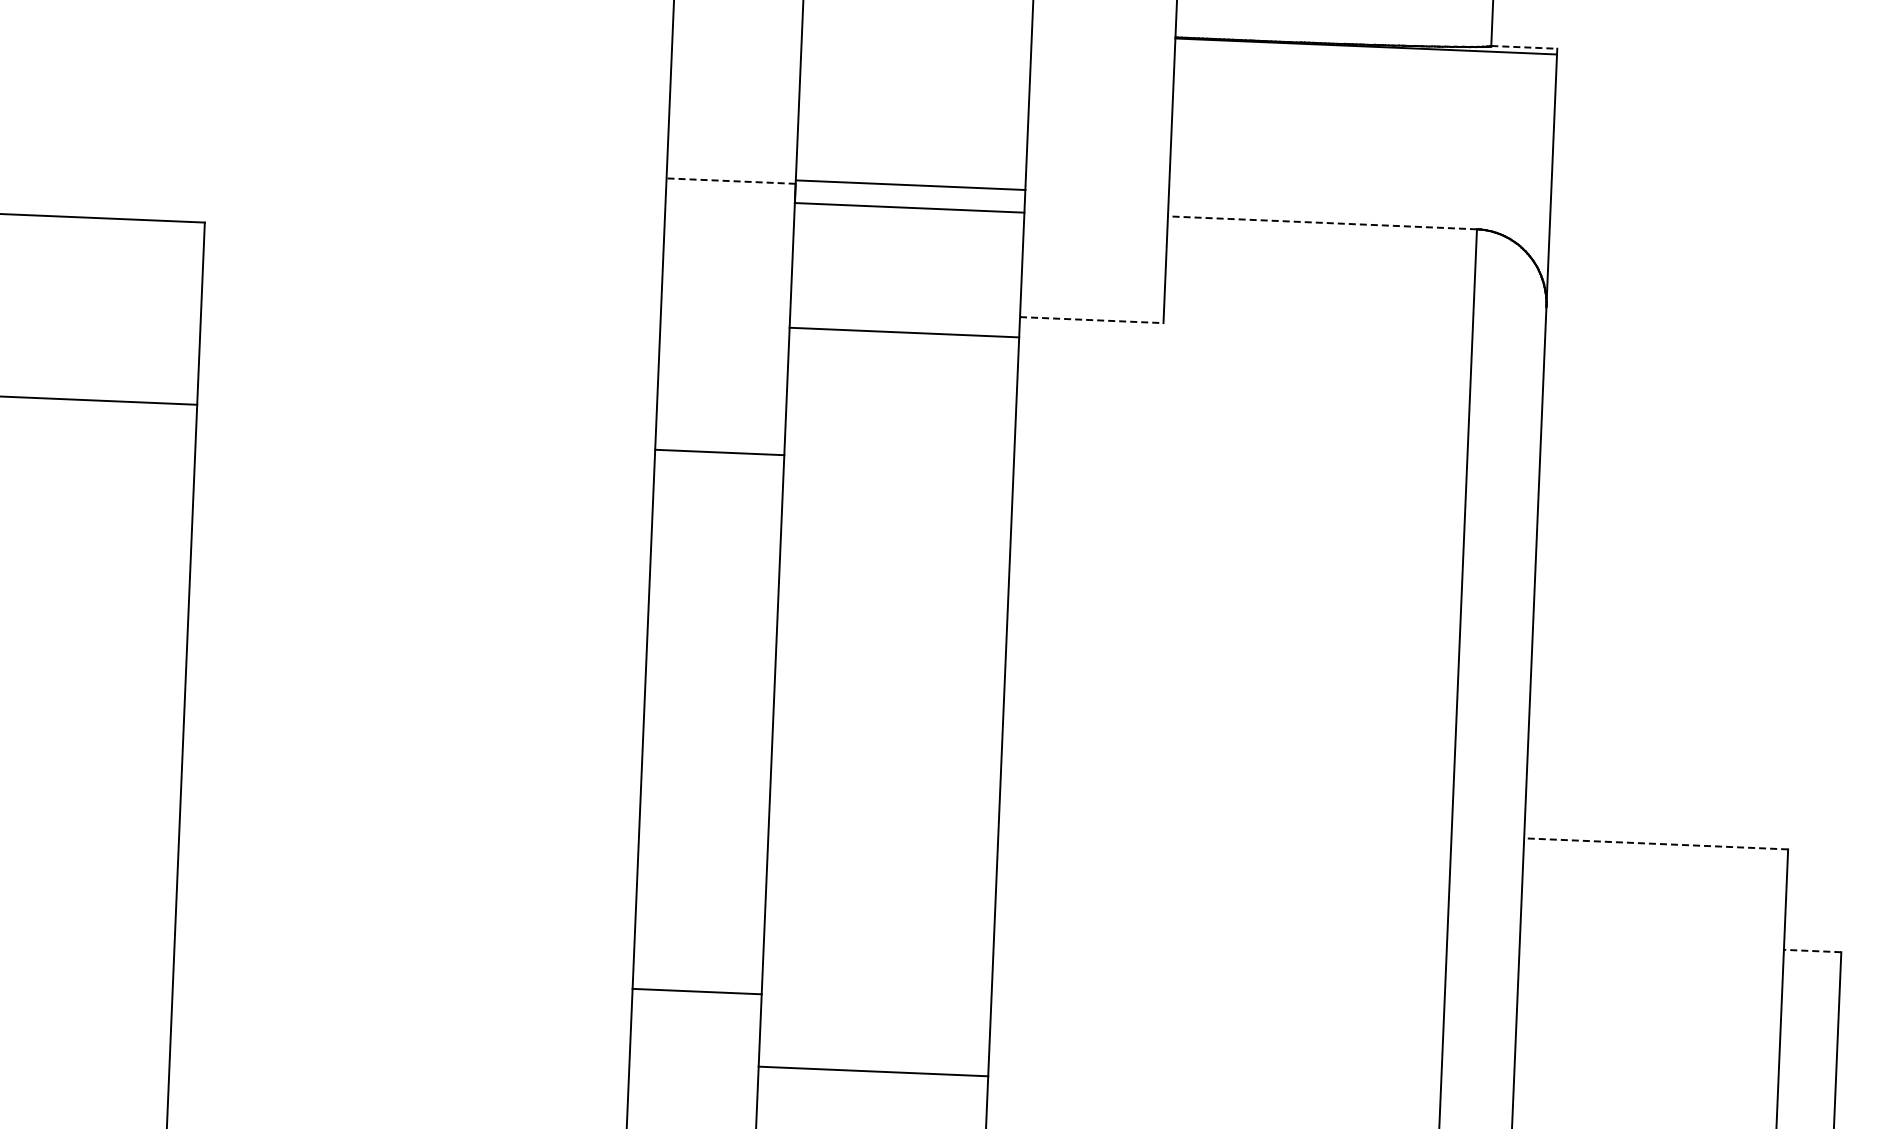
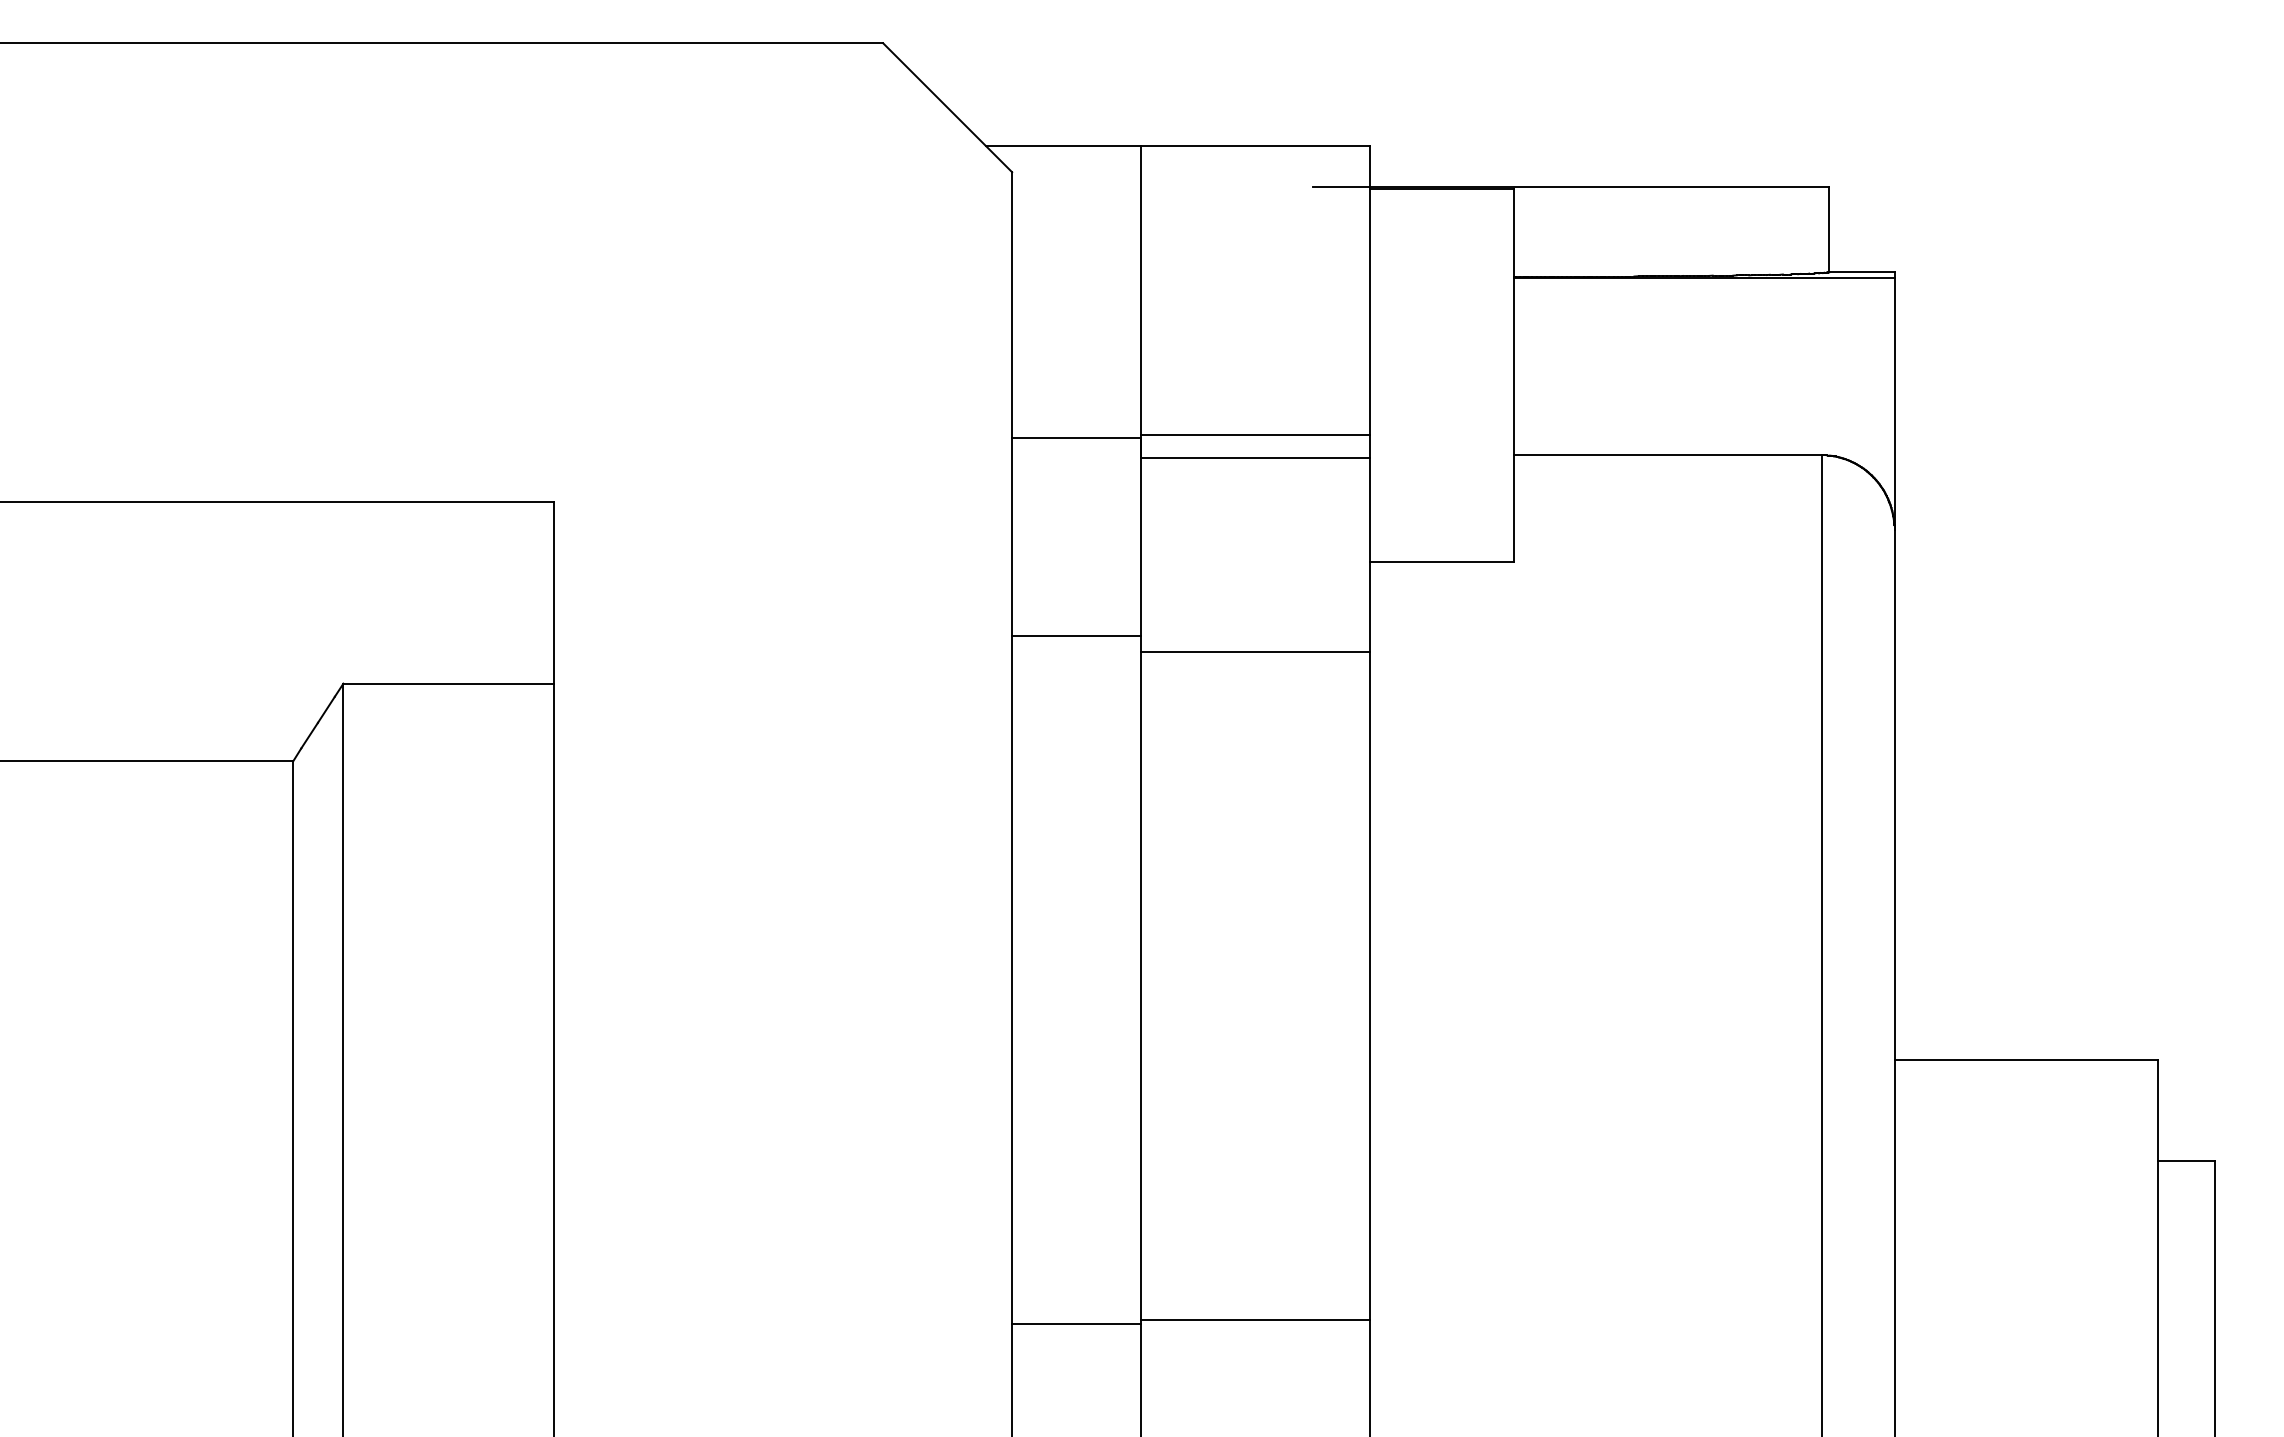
line: (1524, 46) -> (1861, 271), dashed -> solid
line: (731, 181) -> (1076, 438), dashed -> solid
line: (1322, 223) -> (1667, 455), dashed -> solid
line: (1091, 319) -> (1441, 561), dashed -> solid
line: (904, 332) -> (1255, 652), moved
line: (719, 452) -> (1076, 636), moved
line: (1656, 843) -> (2026, 1060), dashed -> solid
line: (1812, 950) -> (2186, 1160), dashed -> solid
line: (697, 991) -> (1076, 1323), moved

